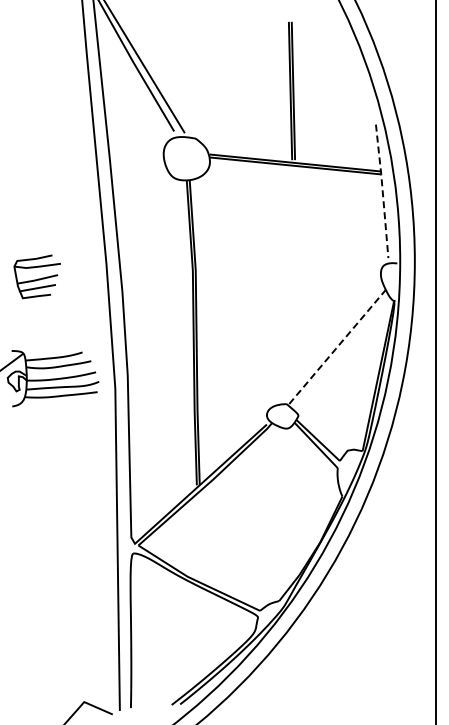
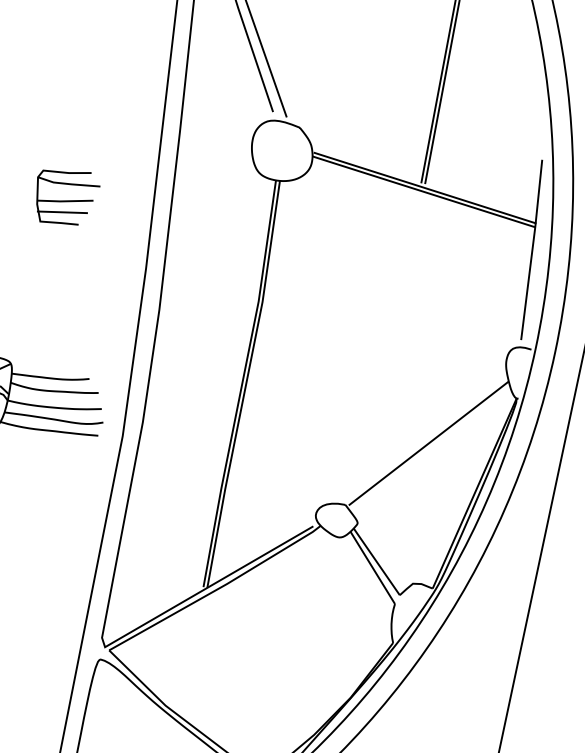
line: (382, 190) -> (532, 248), dashed -> solid
part: (36, 276) -> (64, 196), moved
line: (337, 346) -> (428, 442), dashed -> solid

